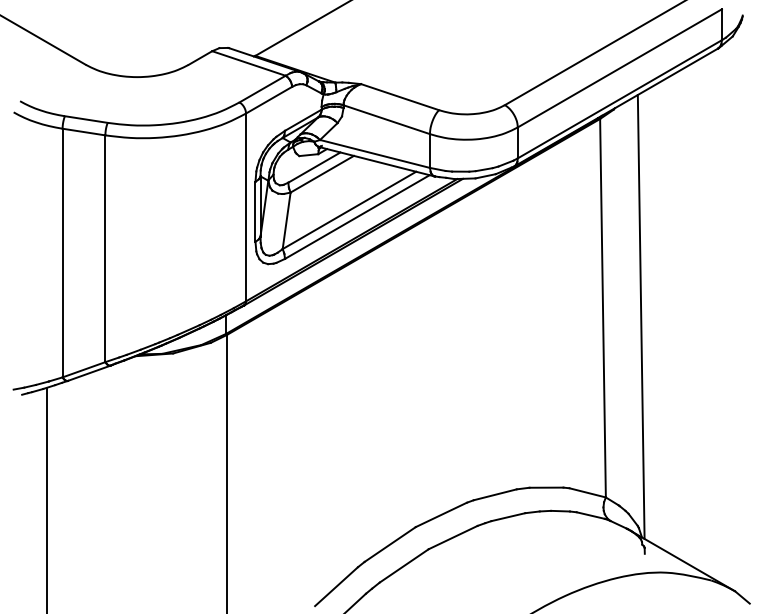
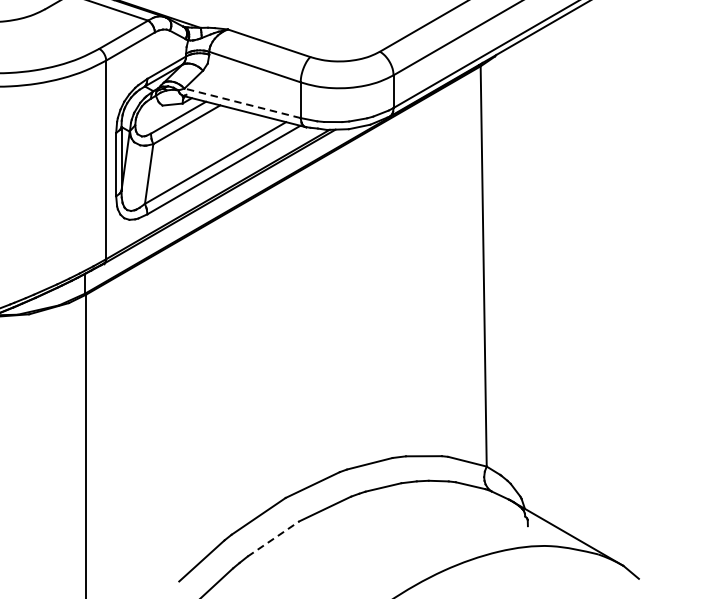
line: (375, 153) -> (243, 102), solid -> dashed
line: (640, 316) -> (523, 275), removed
line: (404, 565) -> (273, 538), solid -> dashed

